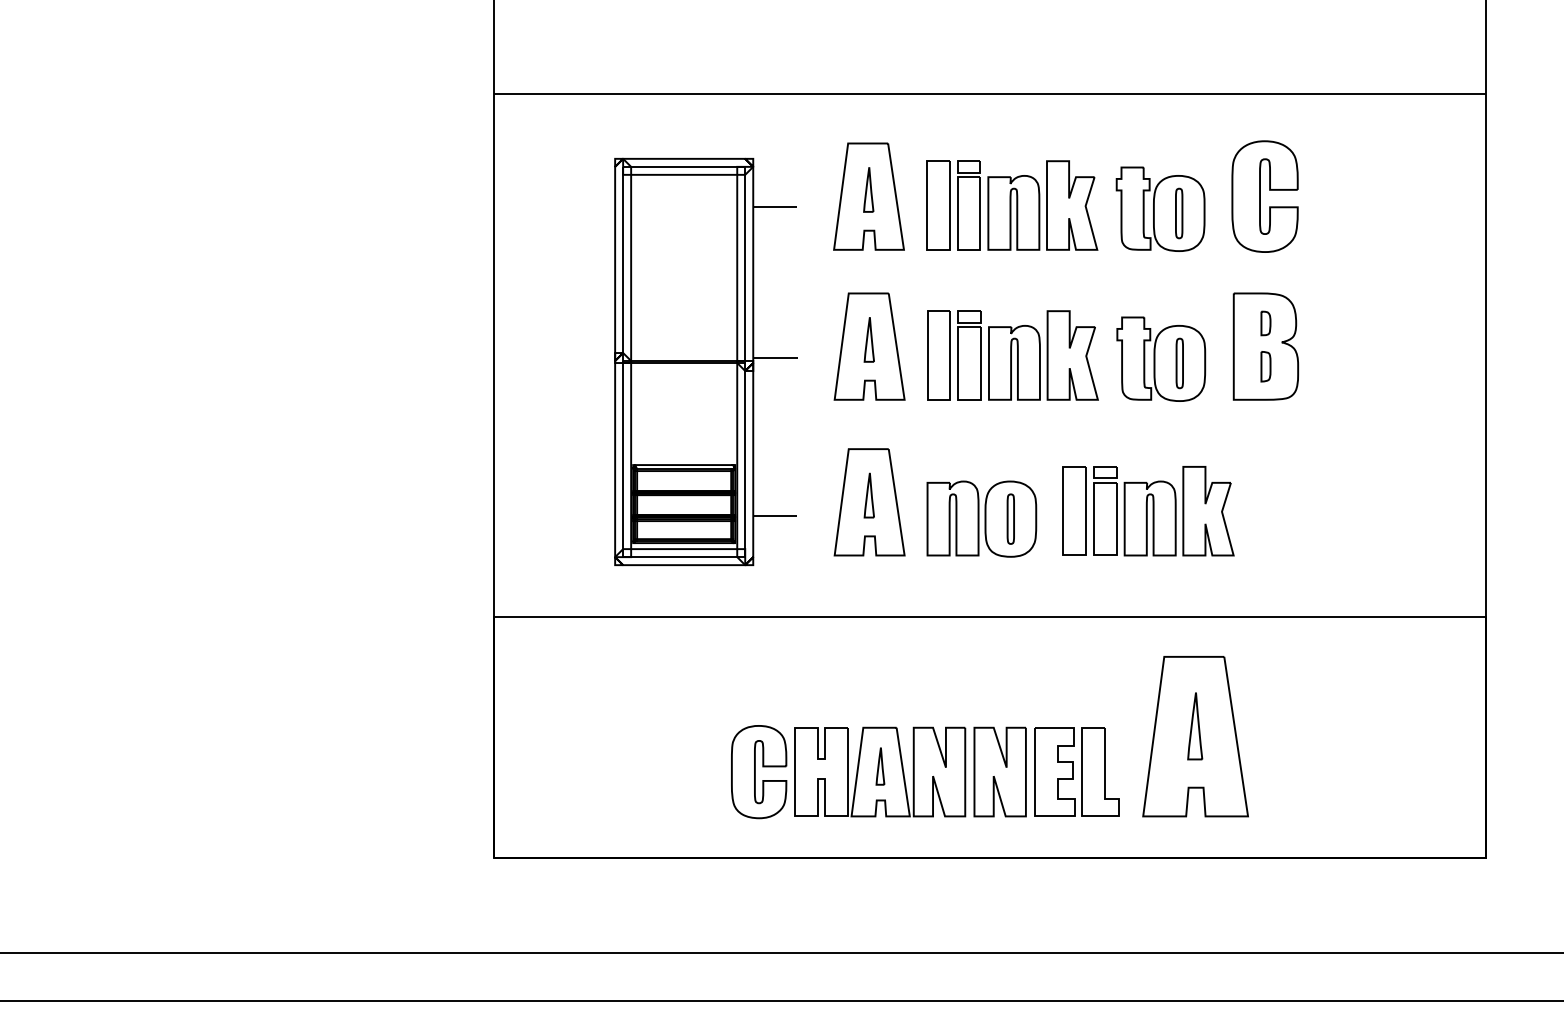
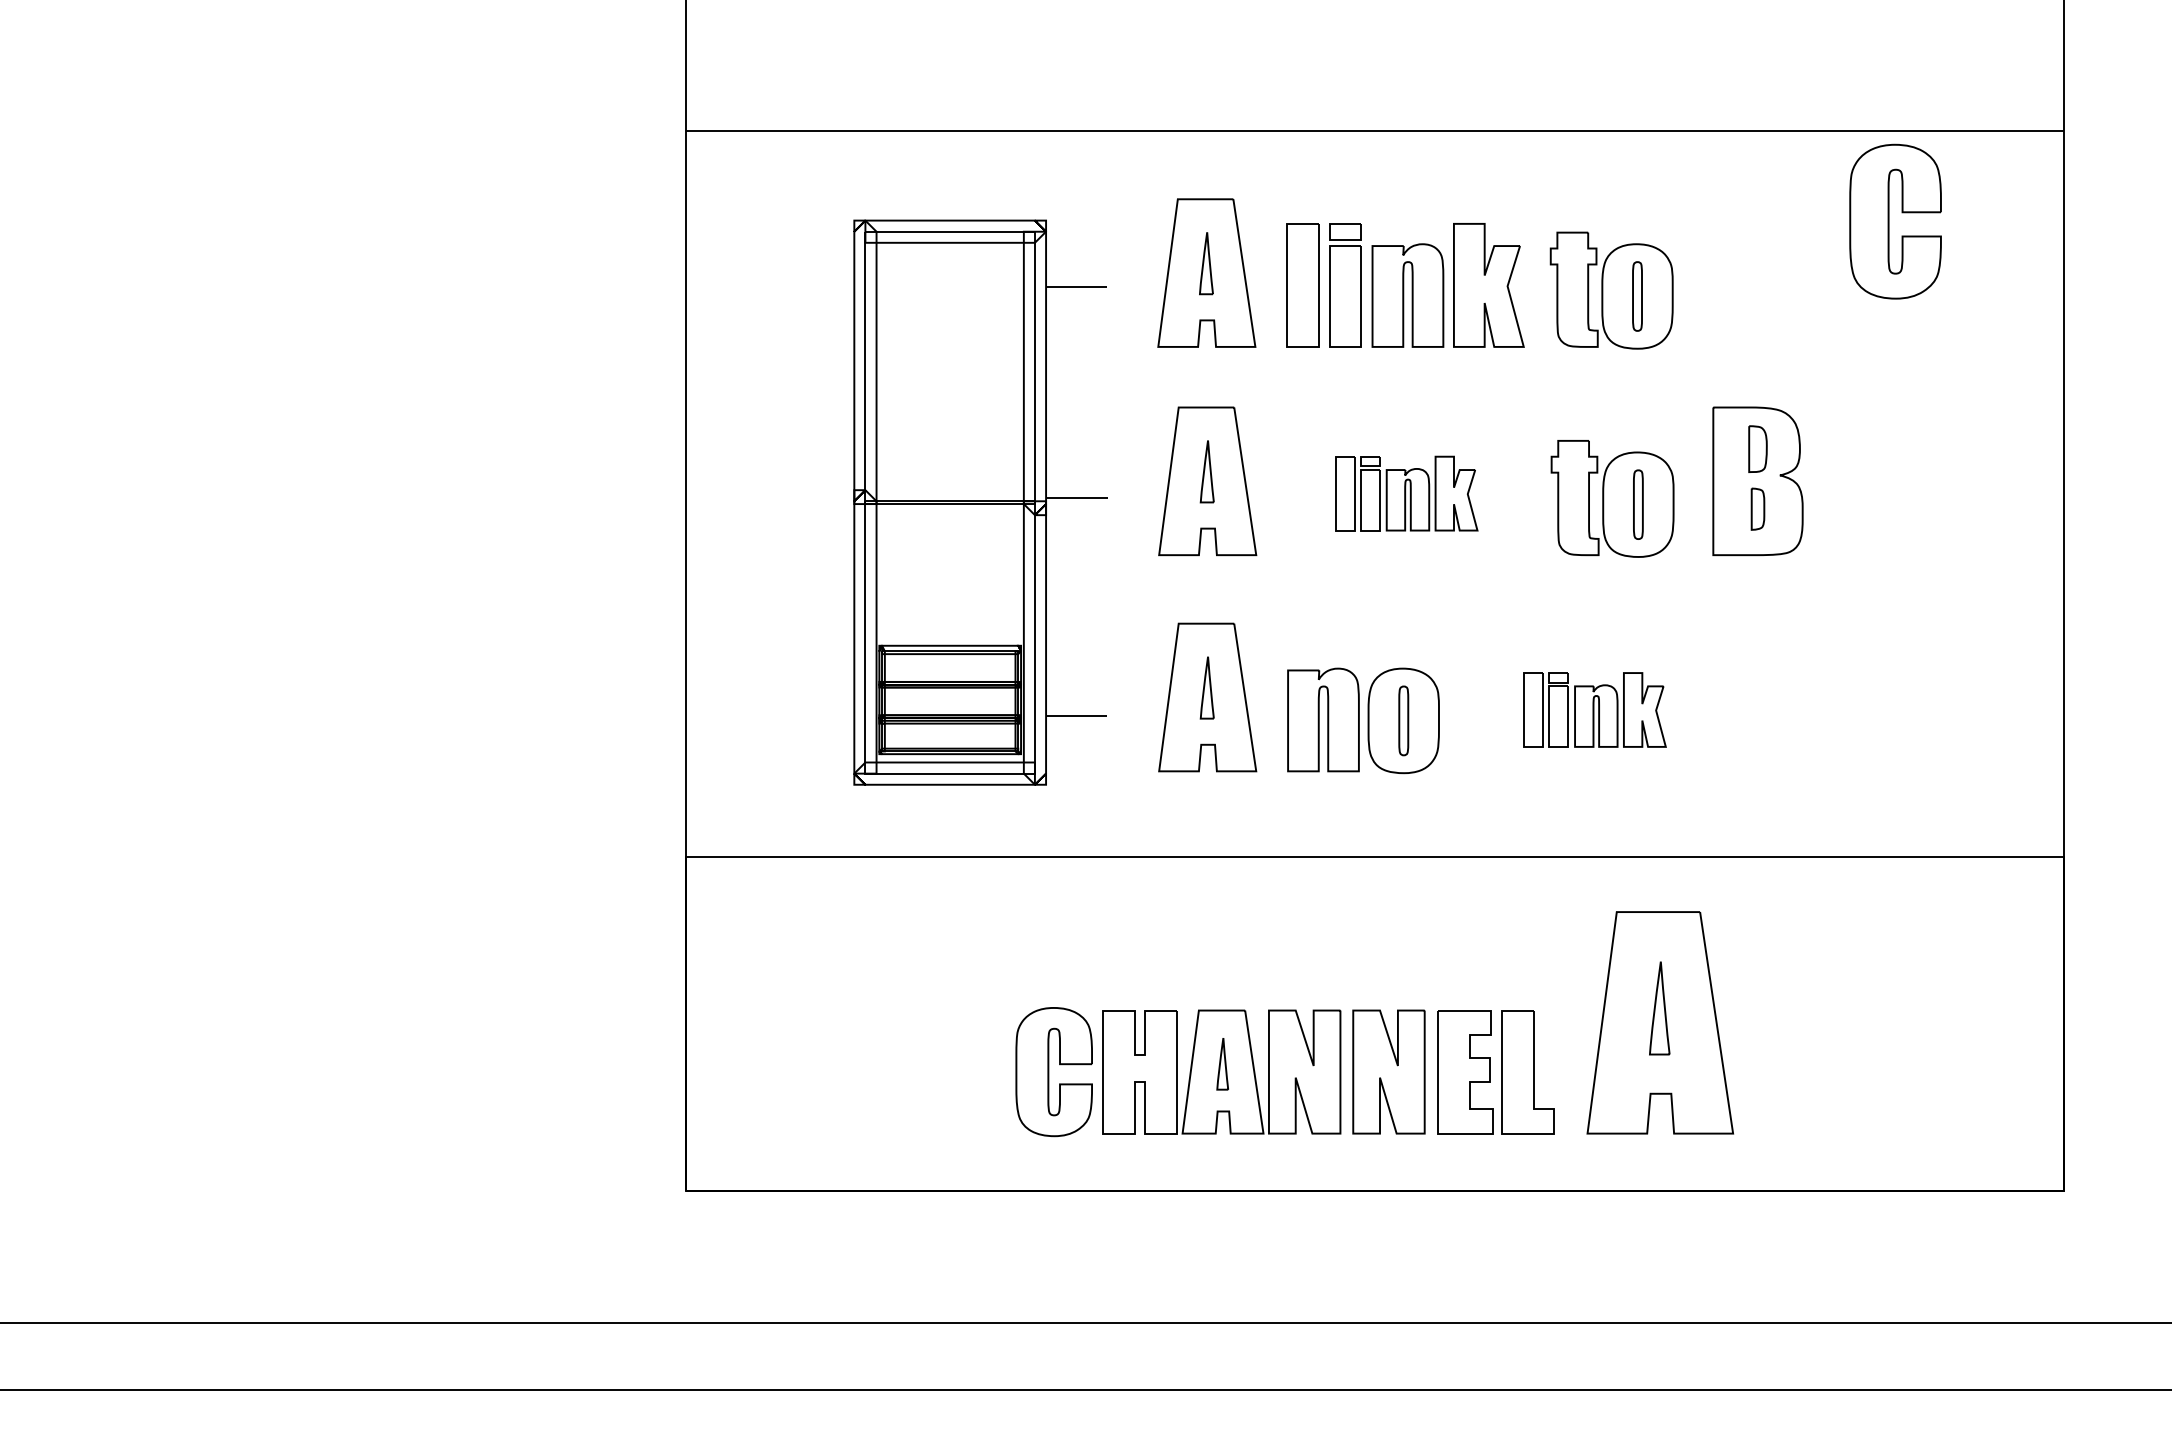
part: (1264, 196) -> (1894, 221), moved
part: (1265, 323) -> (1757, 449), size x1.4
part: (1012, 355) -> (1406, 493), size x0.6
part: (1148, 511) -> (1594, 710), size x0.6

